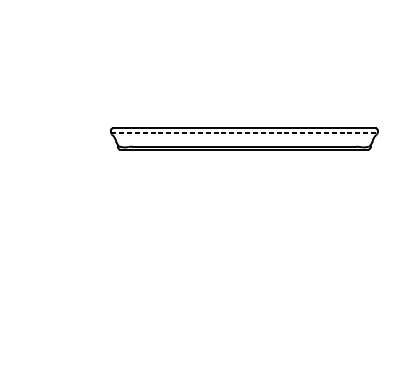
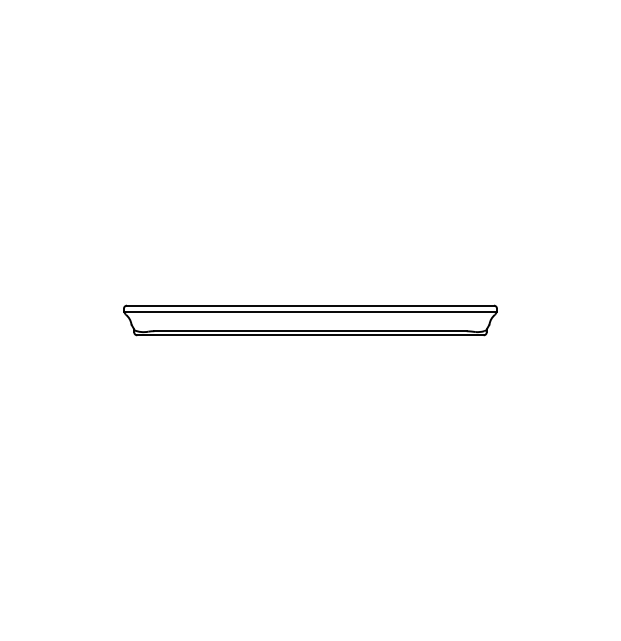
line: (245, 133) -> (311, 312), dashed -> solid

